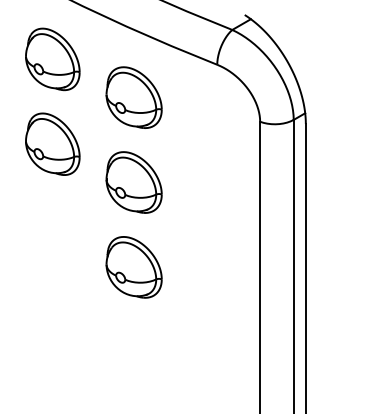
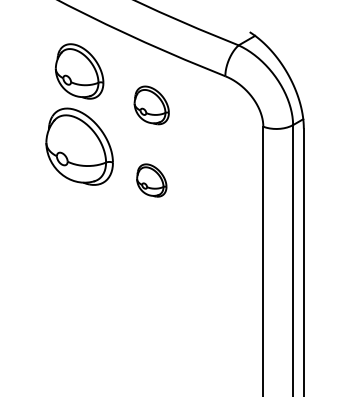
part: (133, 97) -> (151, 105), size x0.7
part: (52, 144) -> (79, 146), size x1.4
part: (133, 182) -> (151, 180), size x0.6
part: (133, 267) -> (151, 255), removed

